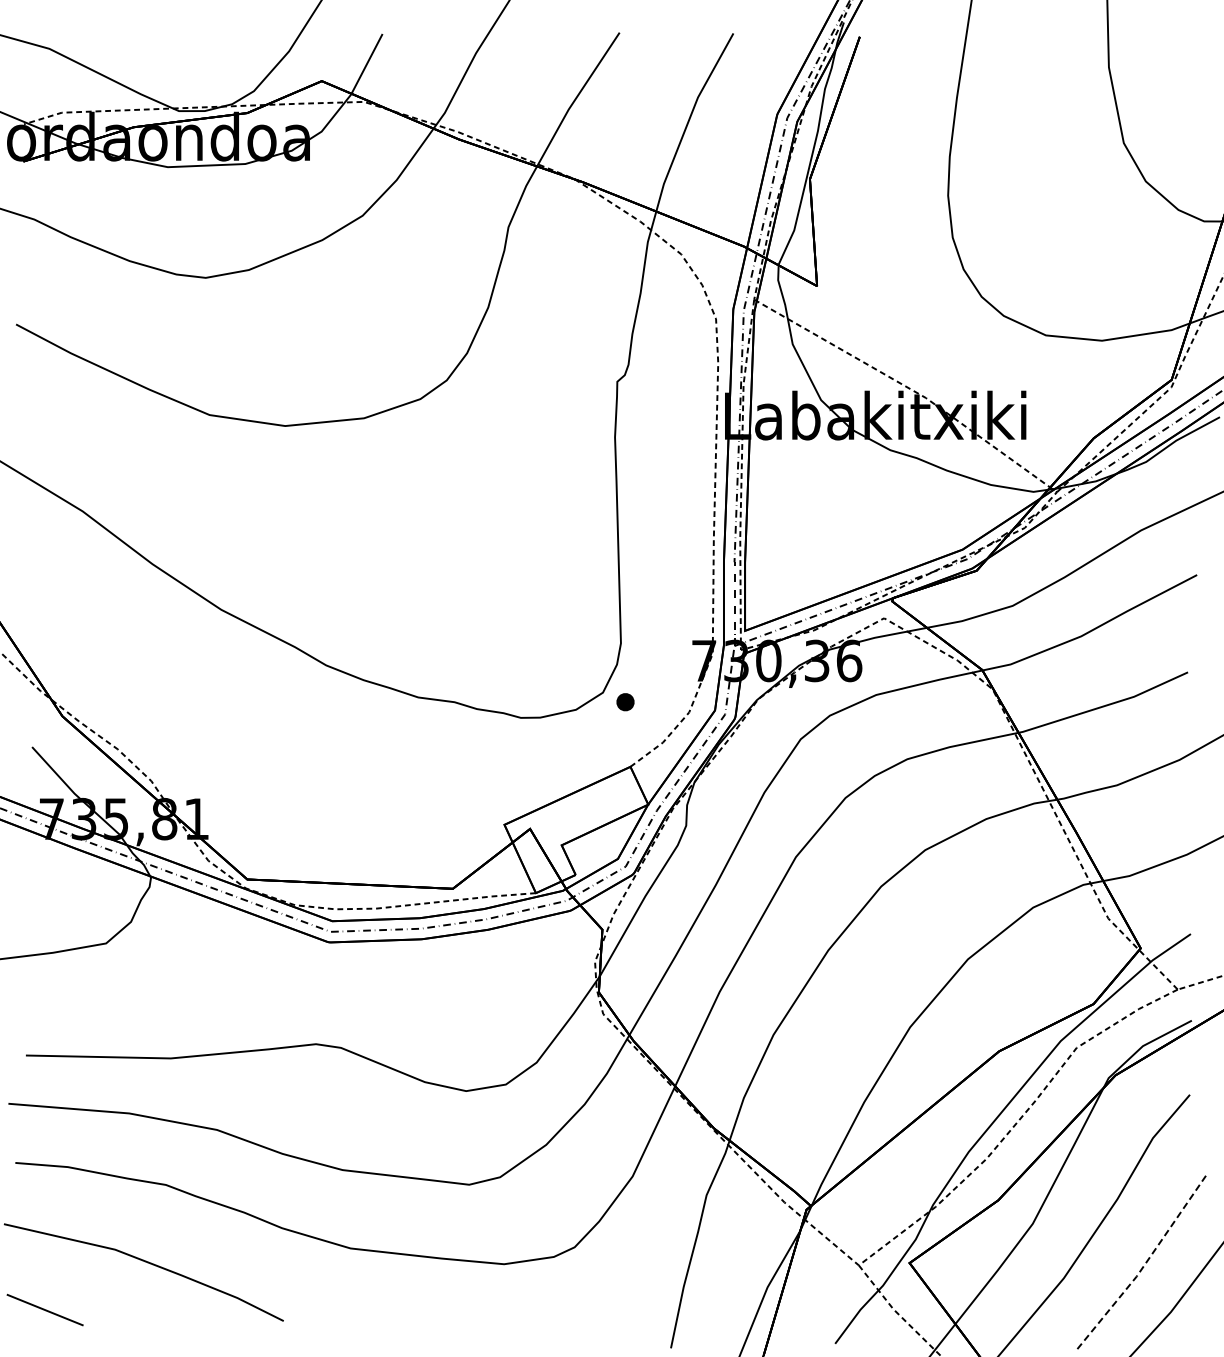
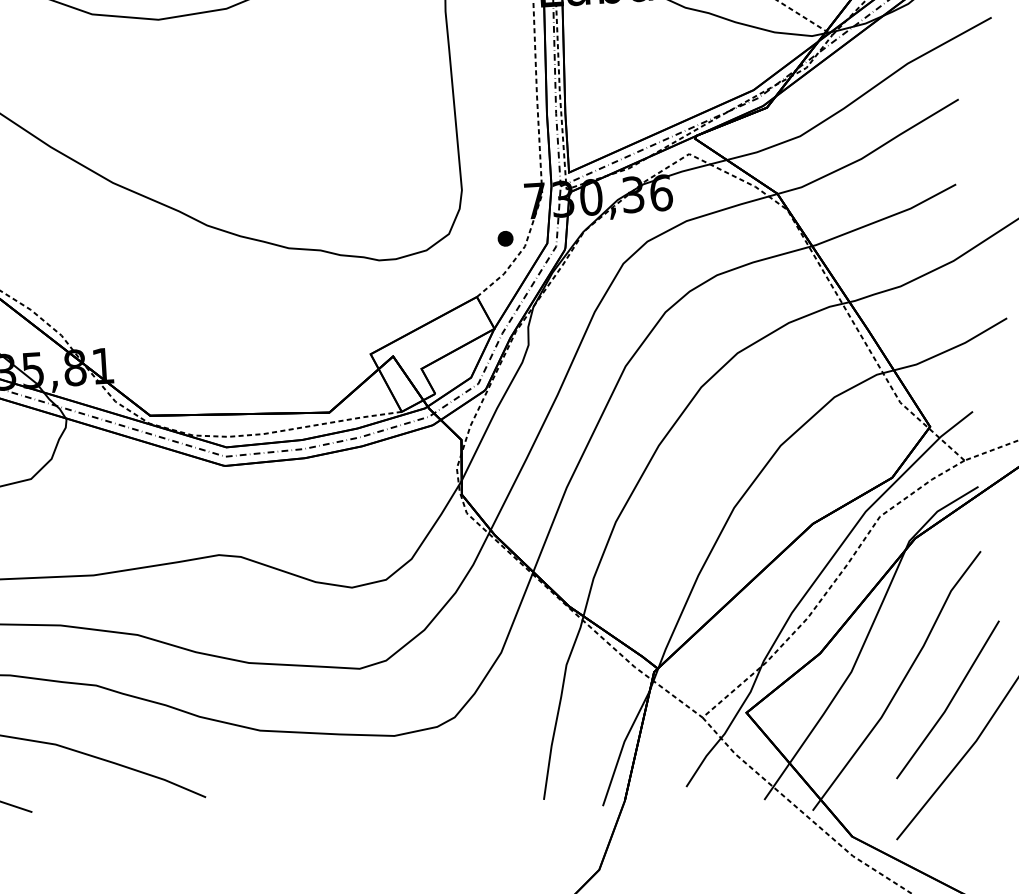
part: (625, 702) -> (505, 239), moved
line: (1144, 1265) -> (950, 702), dashed -> solid

